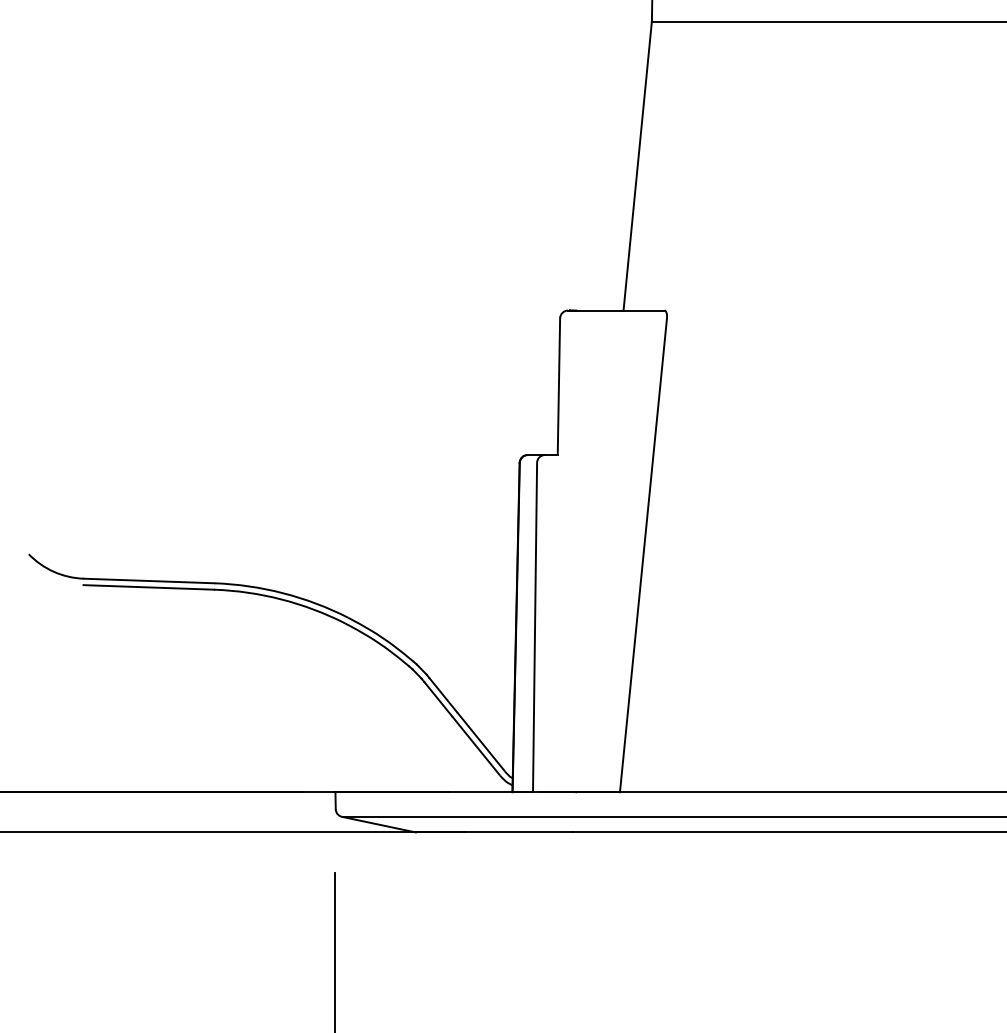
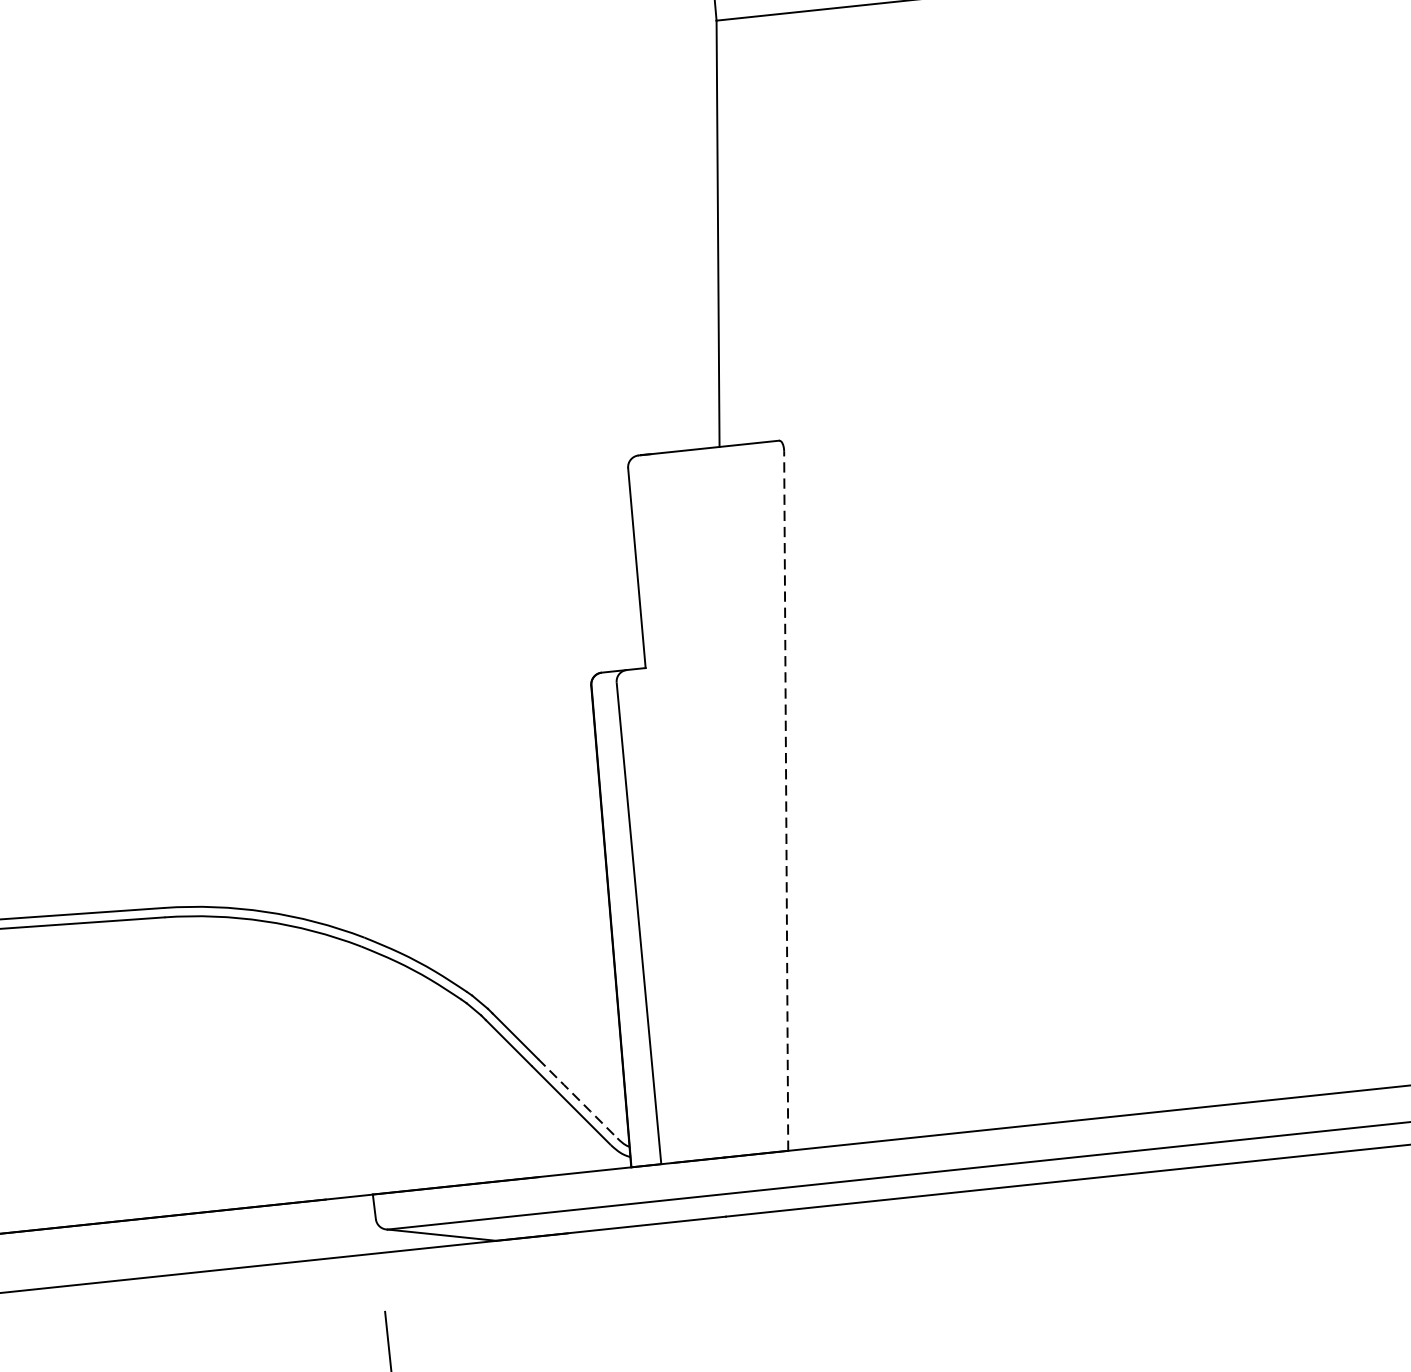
line: (643, 554) -> (786, 800), solid -> dashed
line: (481, 742) -> (578, 1099), solid -> dashed

